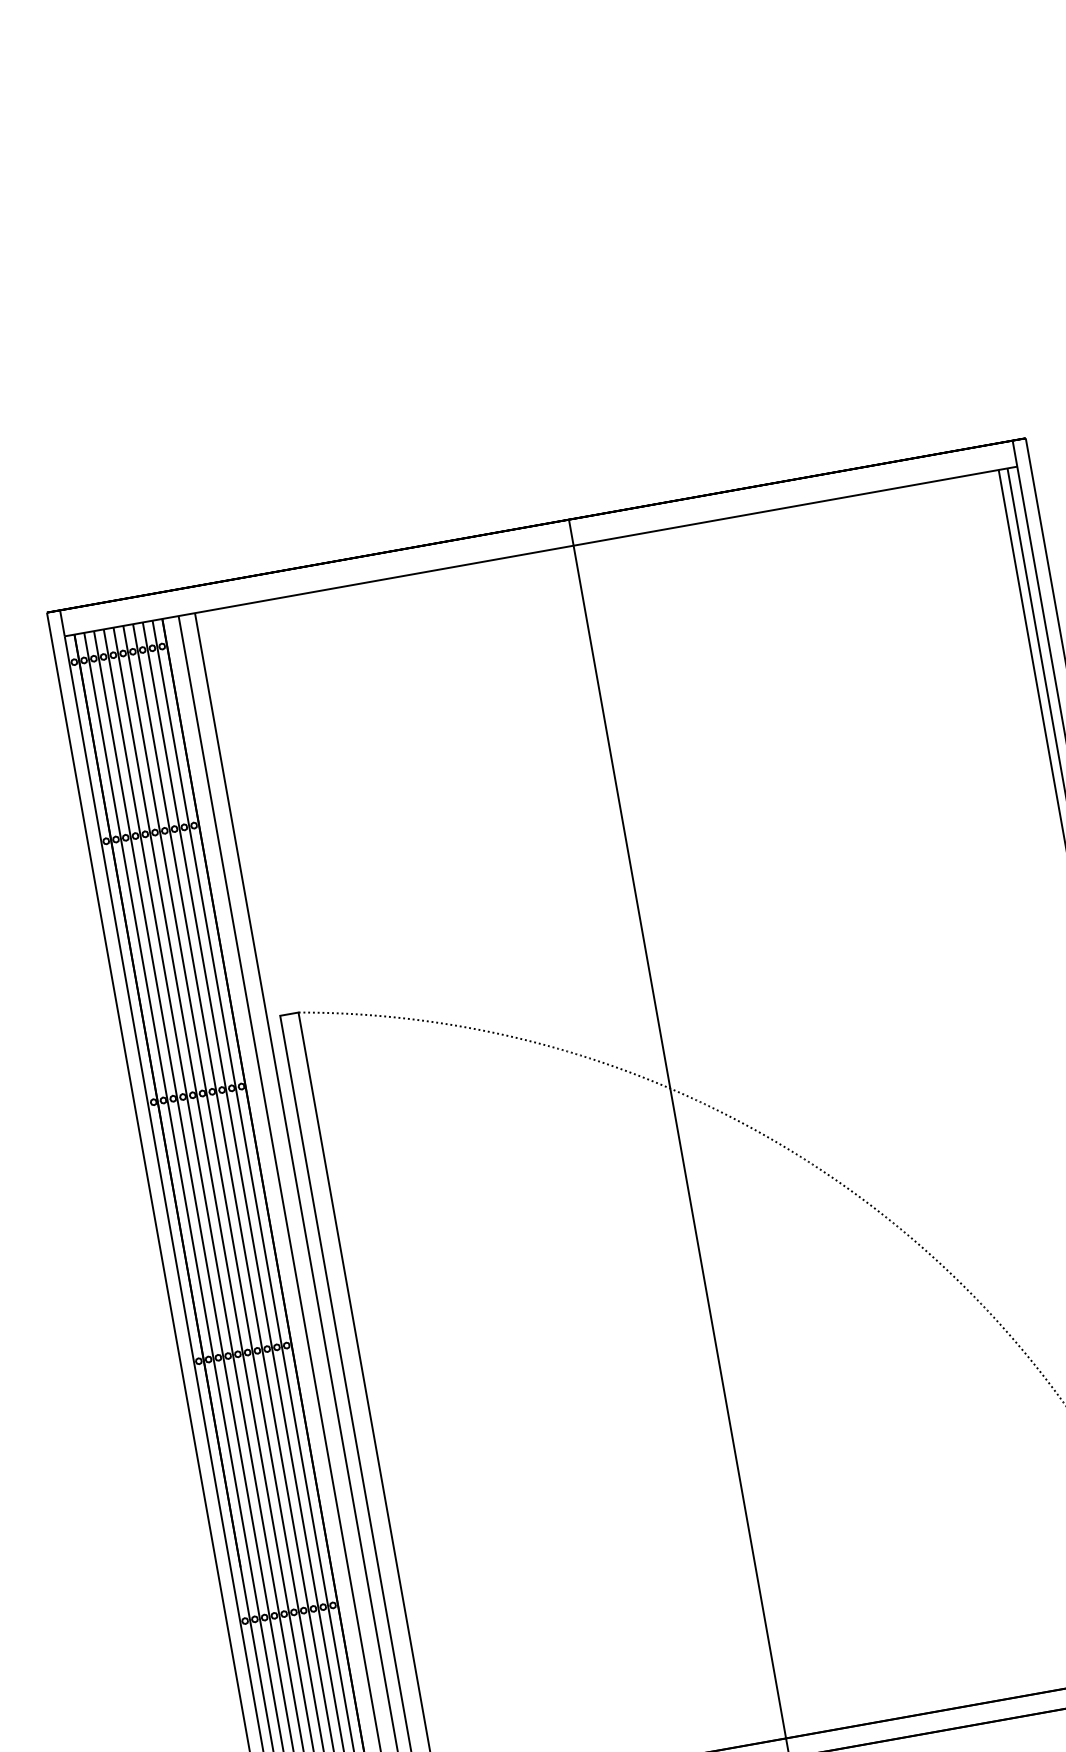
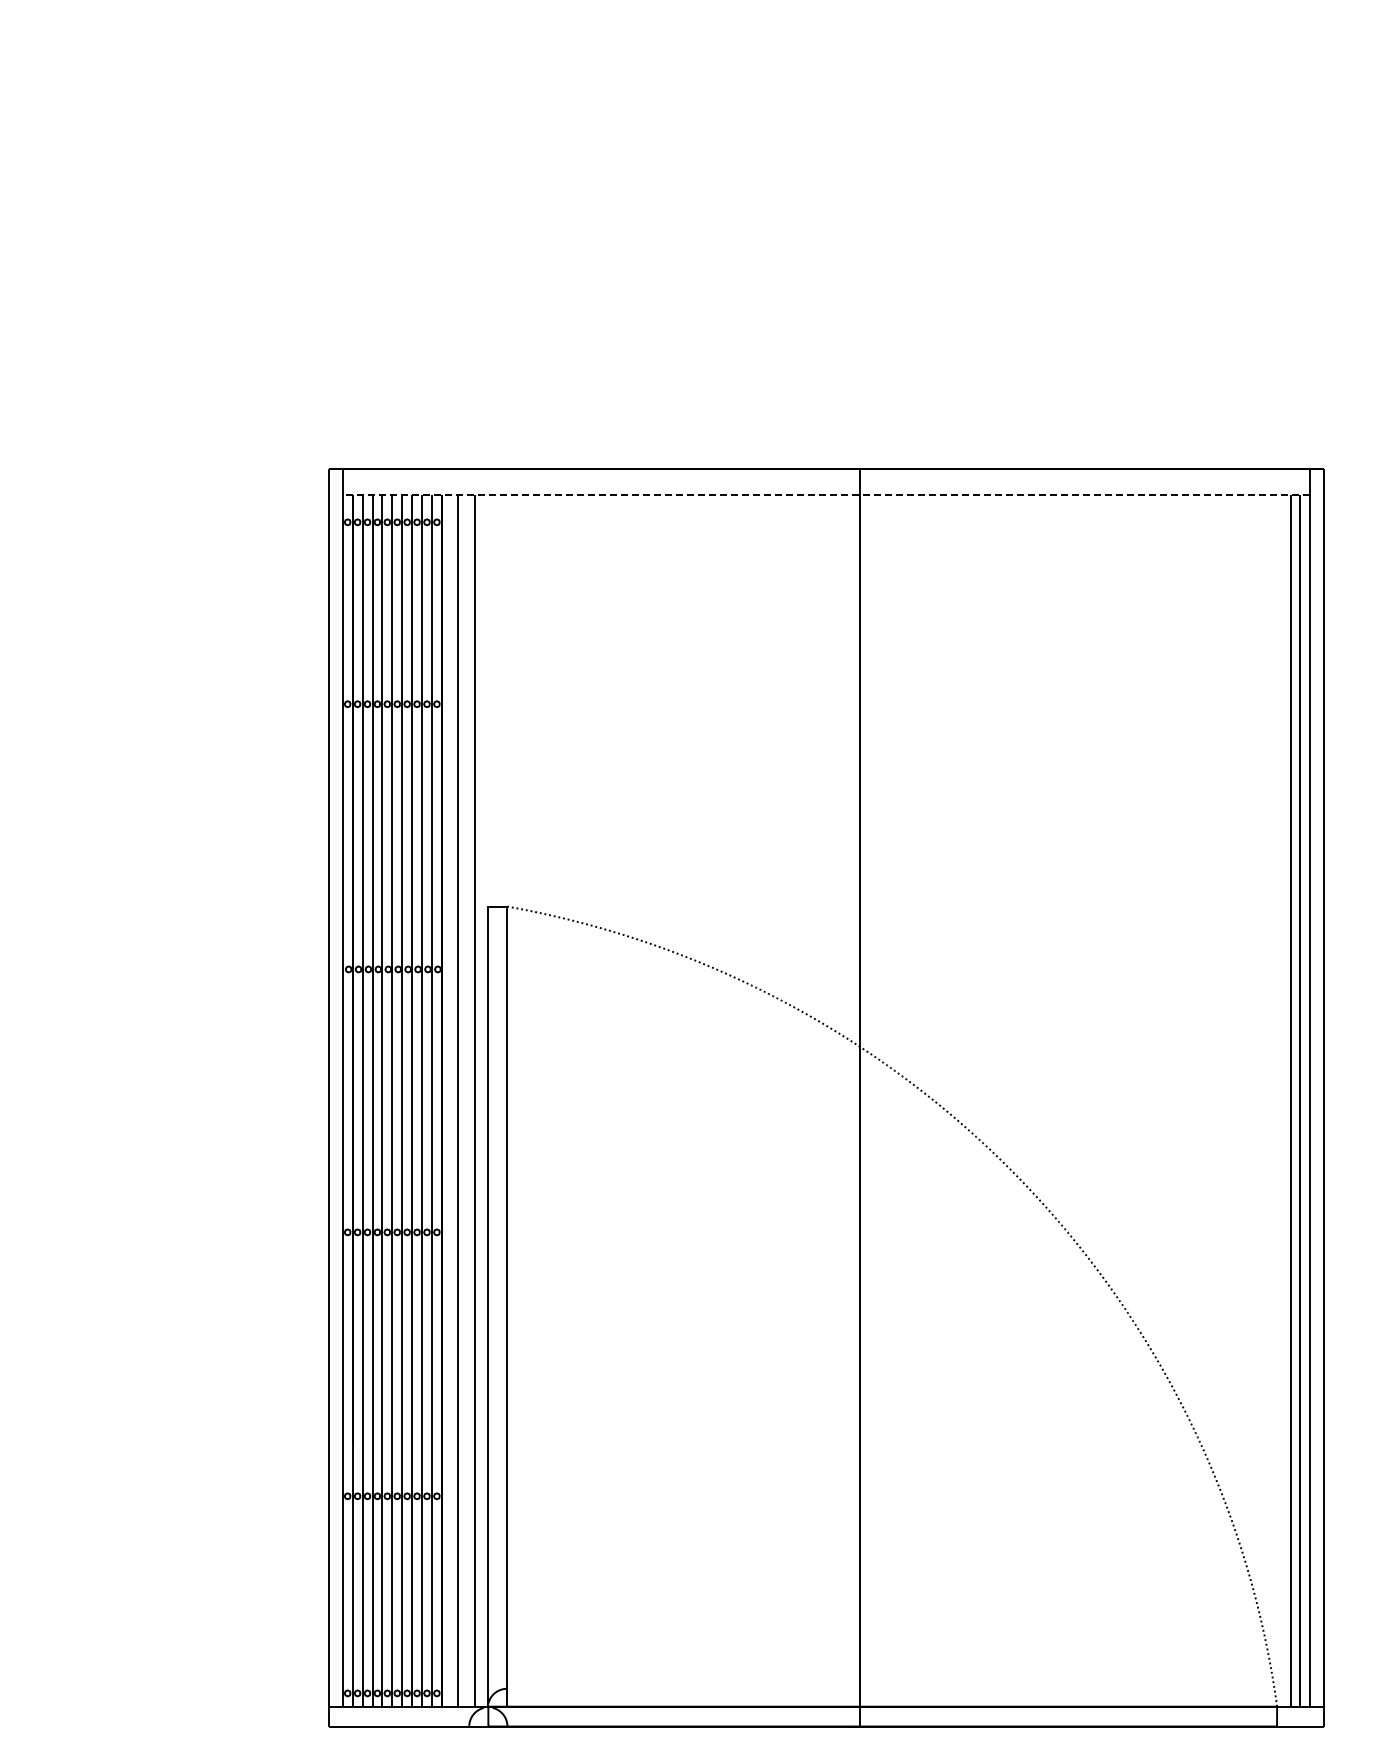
line: (541, 551) -> (826, 495), solid -> dashed

